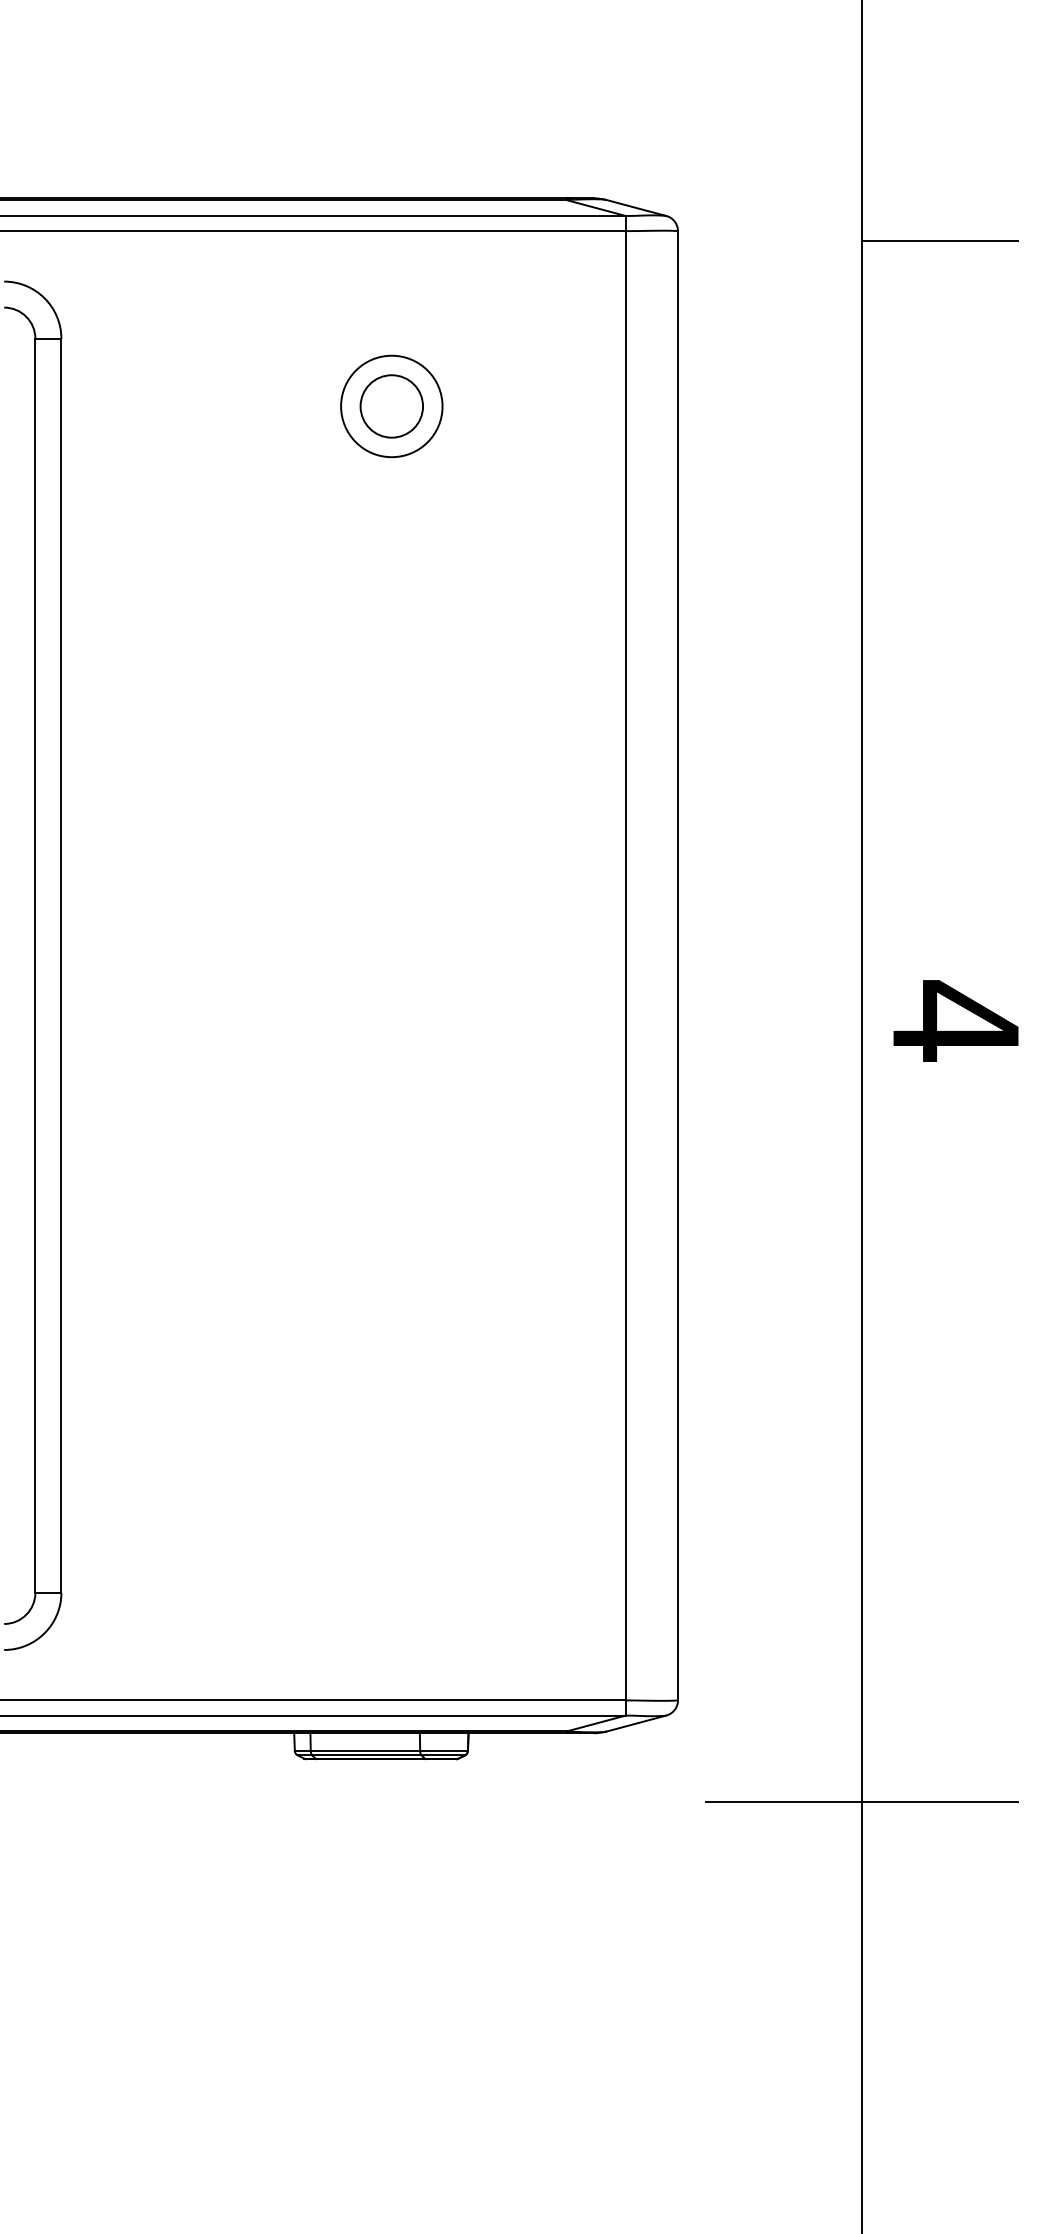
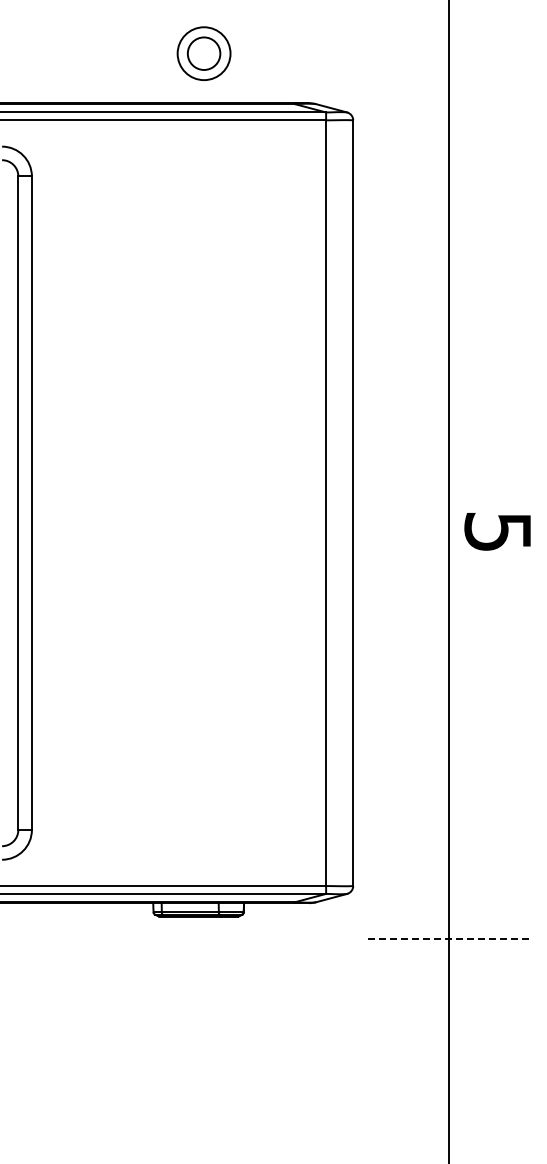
line: (939, 241) -> (489, 125), removed
part: (390, 406) -> (203, 53), moved
text: (954, 1020) -> (497, 531), 4 -> 5
line: (862, 1803) -> (449, 939), solid -> dashed

